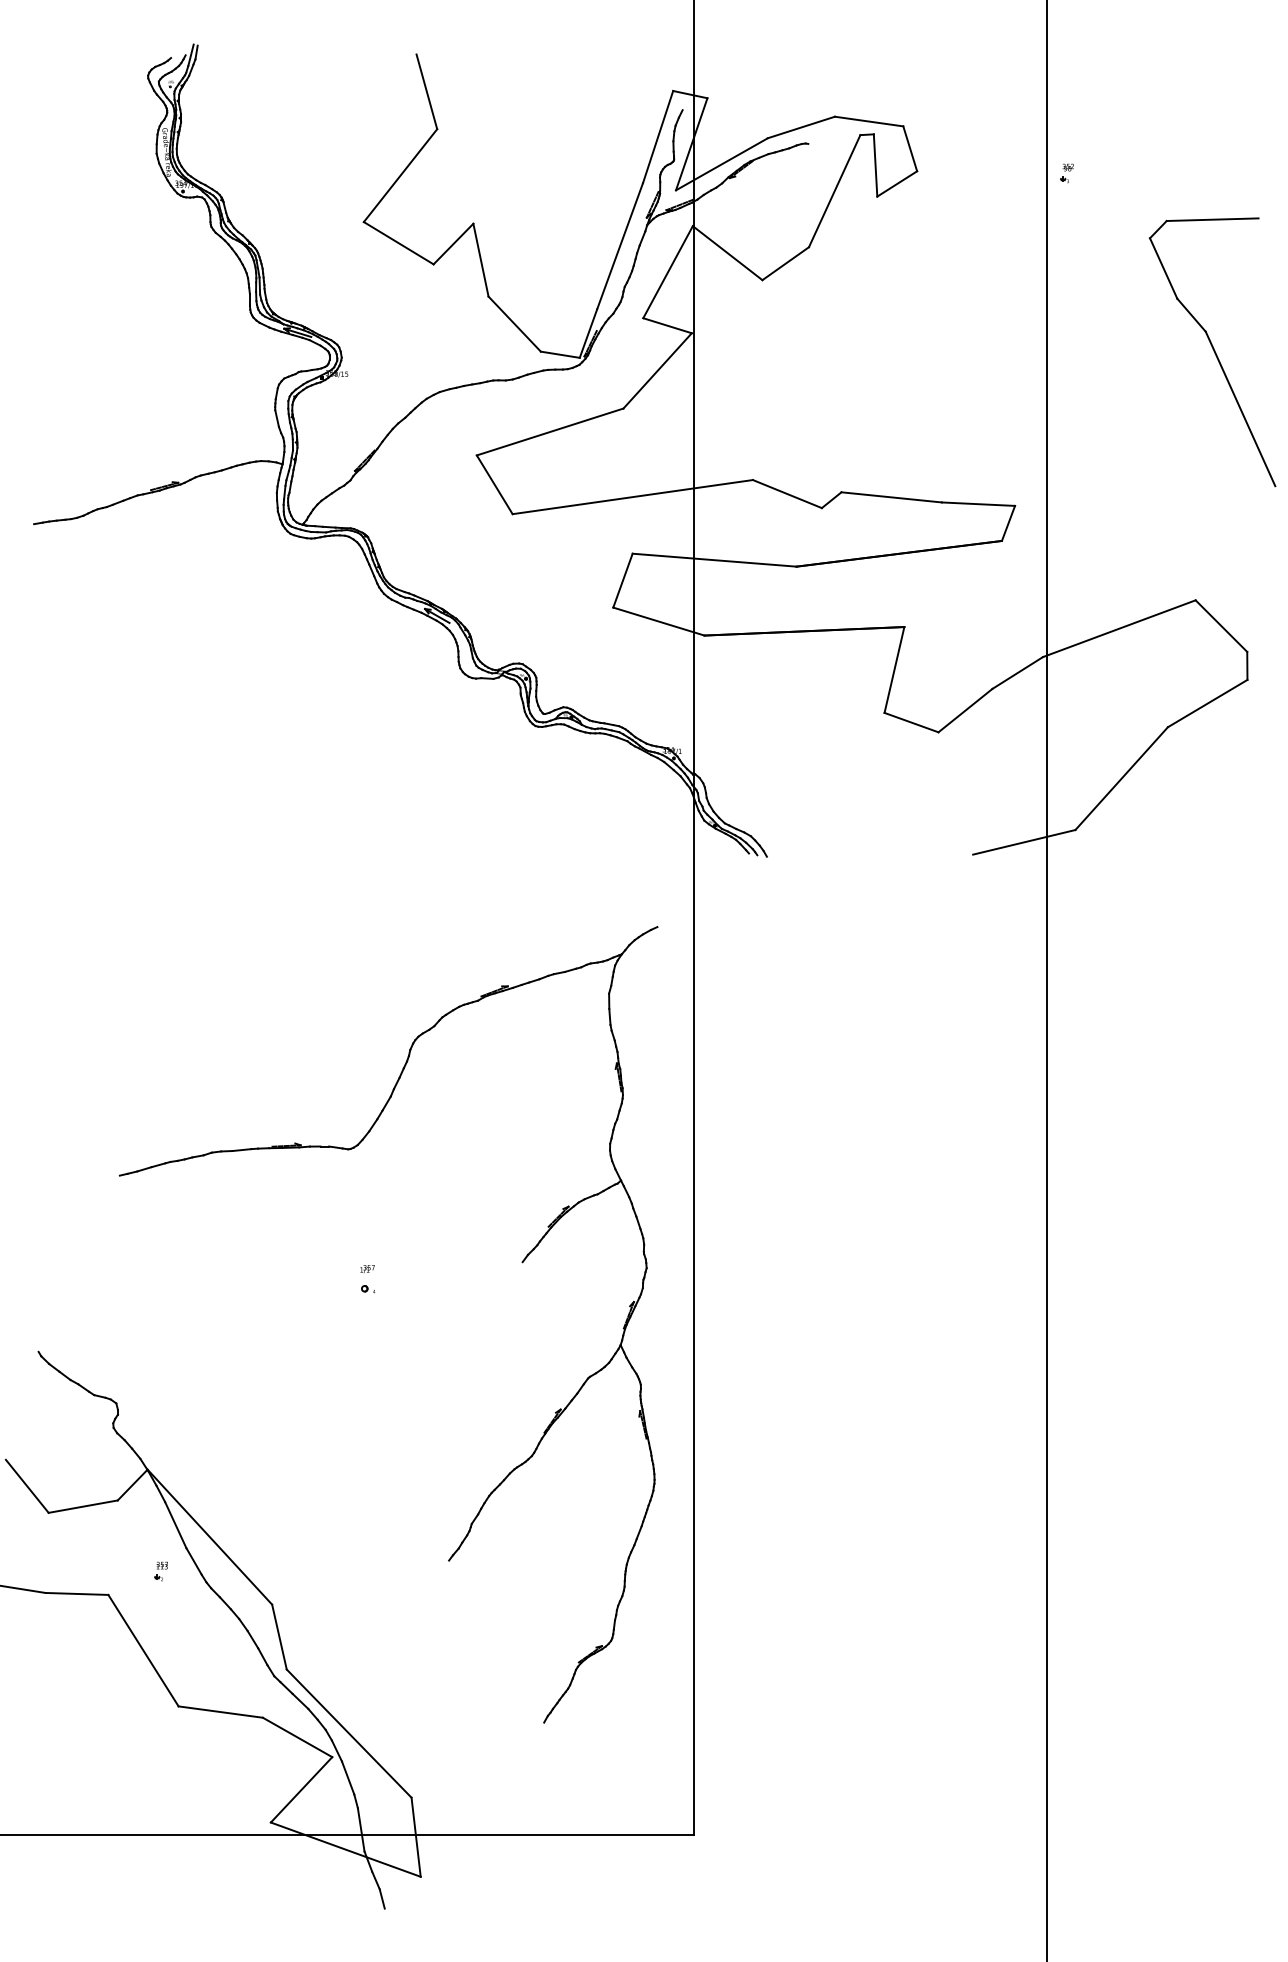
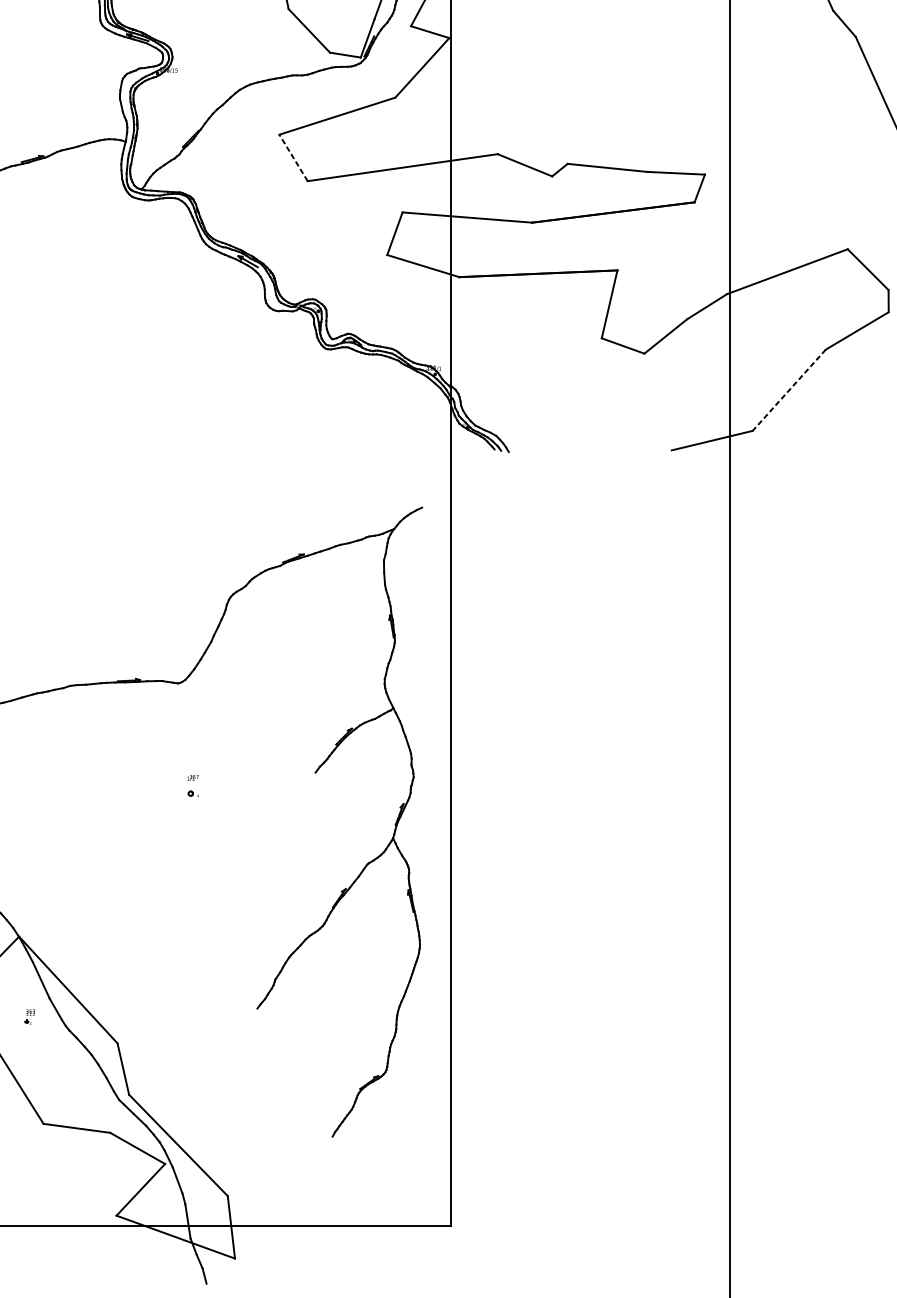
line: (494, 484) -> (293, 157), solid -> dashed
line: (1121, 779) -> (789, 390), solid -> dashed

